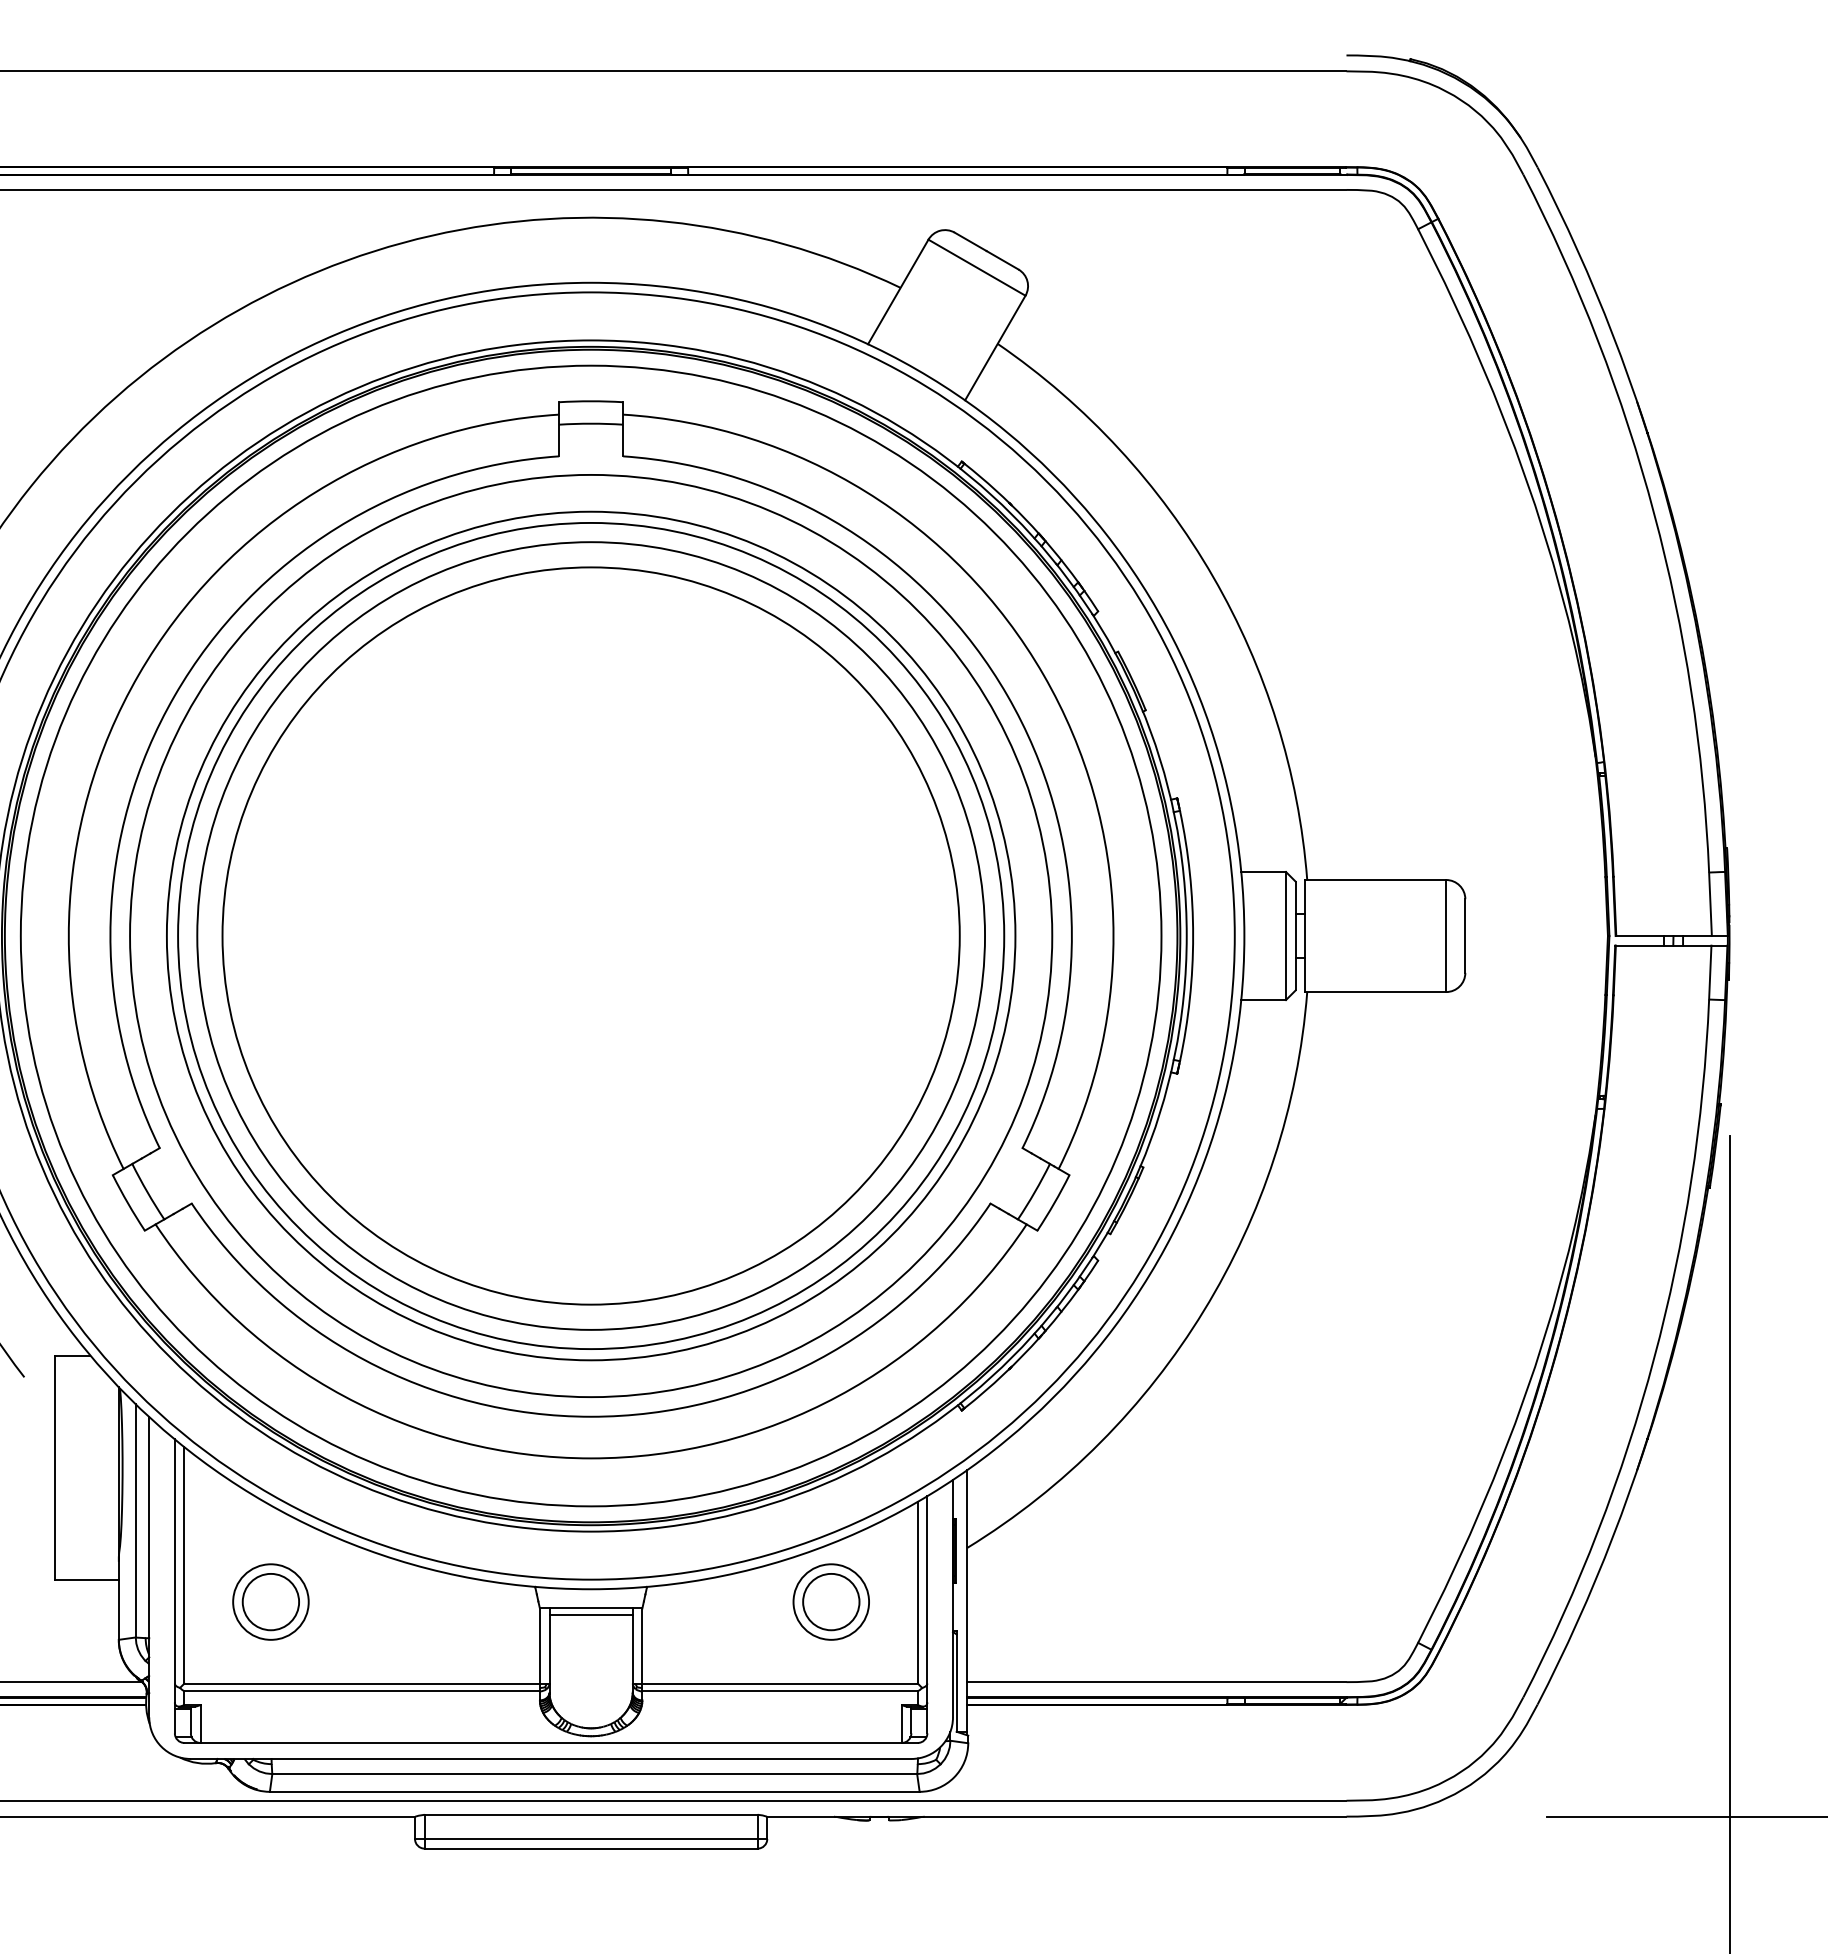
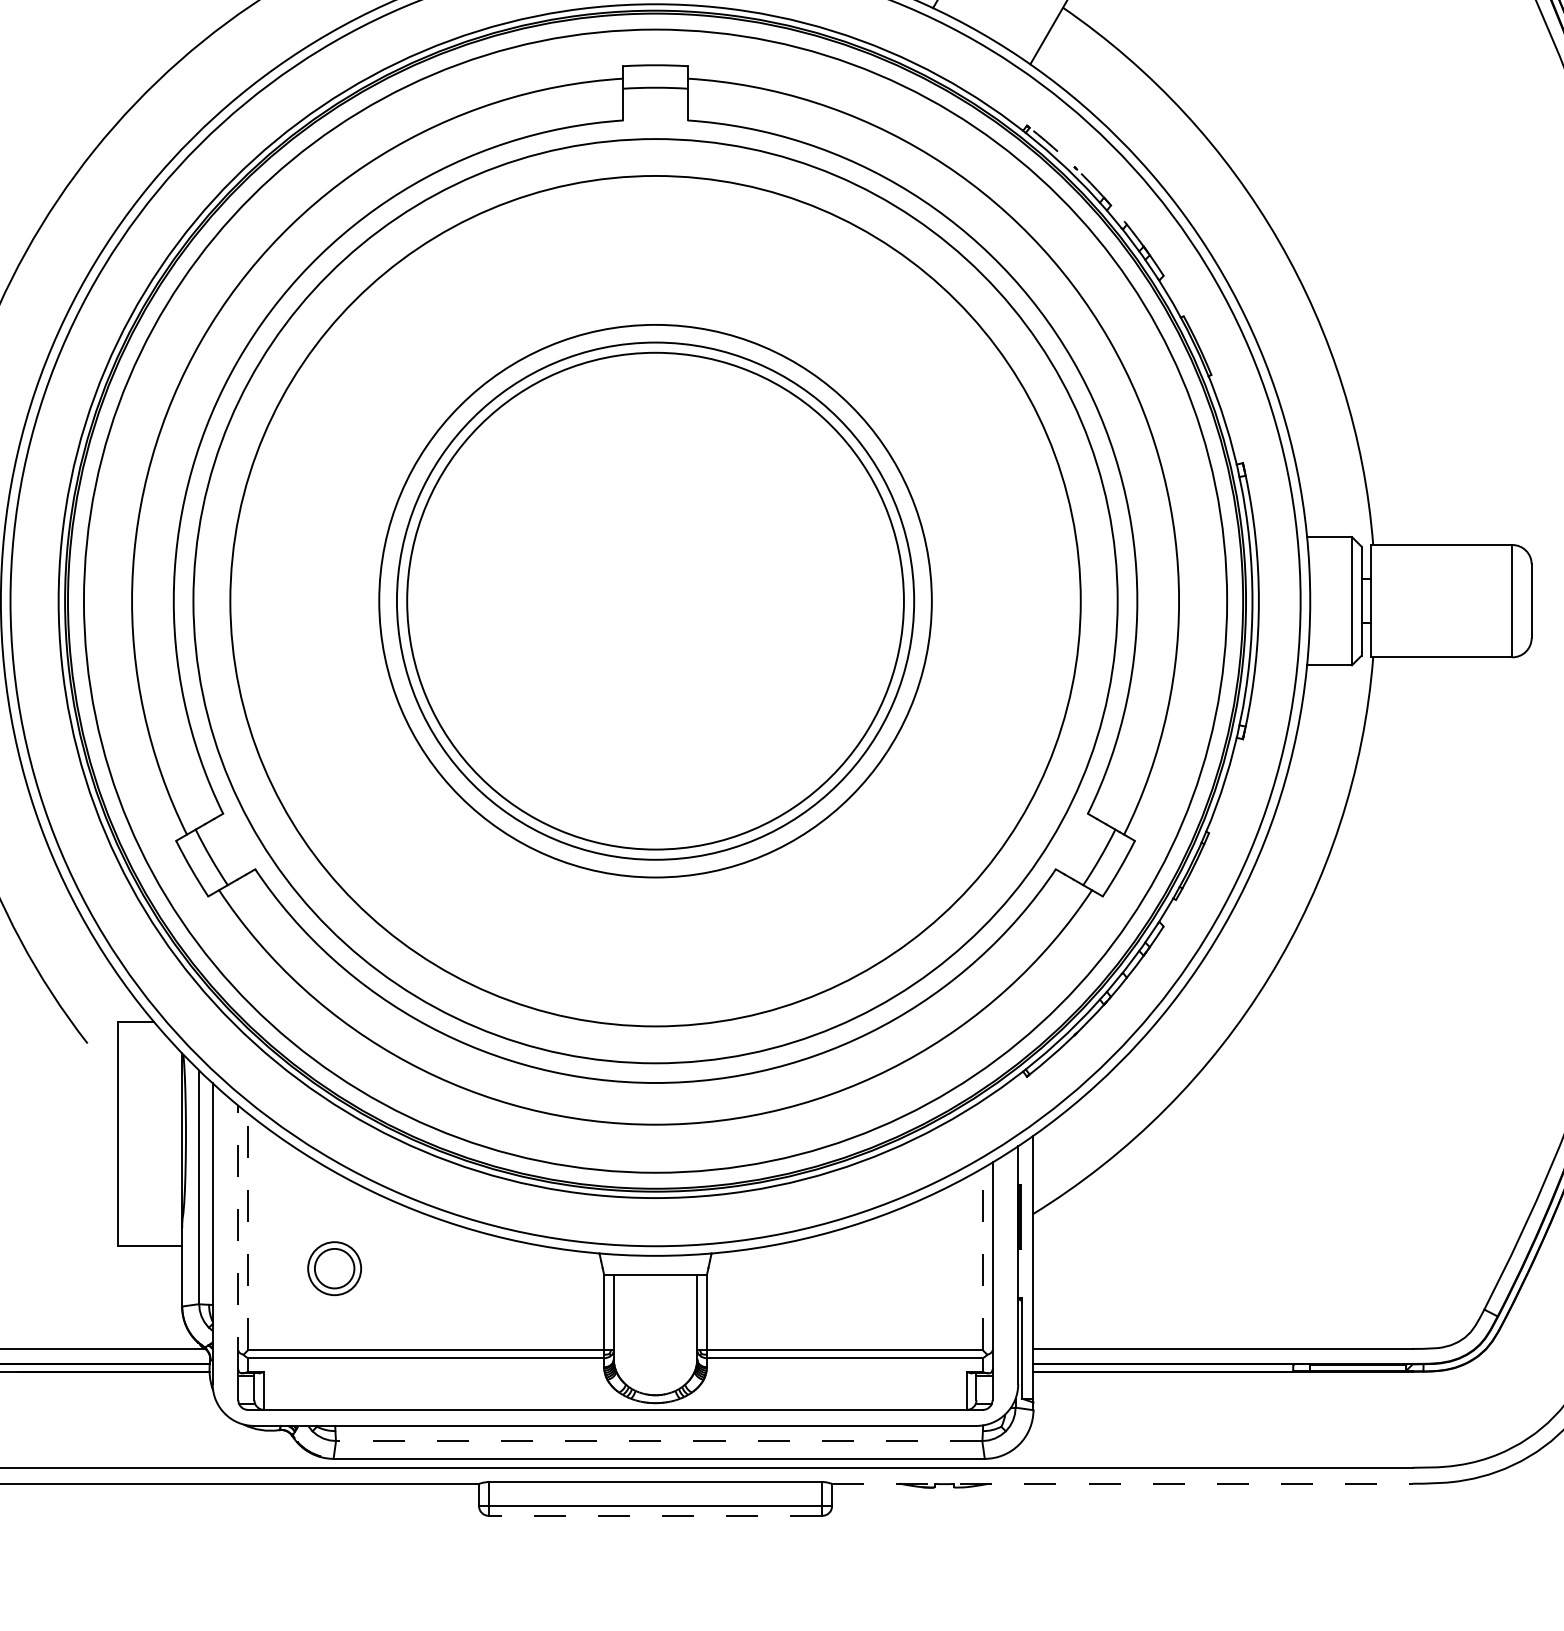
arc: (1025, 519) -> (1090, 183), solid -> dashed
circle: (590, 935) -> (654, 600), size x0.7
circle: (591, 935) -> (655, 600), size x0.6
circle: (591, 935) -> (655, 600), size x0.7
line: (184, 1564) -> (248, 1231), solid -> dashed
line: (174, 1570) -> (237, 1237), solid -> dashed
line: (917, 1592) -> (982, 1259), solid -> dashed
part: (270, 1601) -> (334, 1268), size x0.7
part: (830, 1601) -> (895, 1268), removed
line: (590, 1614) -> (654, 1281), removed
line: (594, 1774) -> (658, 1441), solid -> dashed
line: (1056, 1816) -> (1121, 1483), solid -> dashed
line: (591, 1848) -> (655, 1515), solid -> dashed

